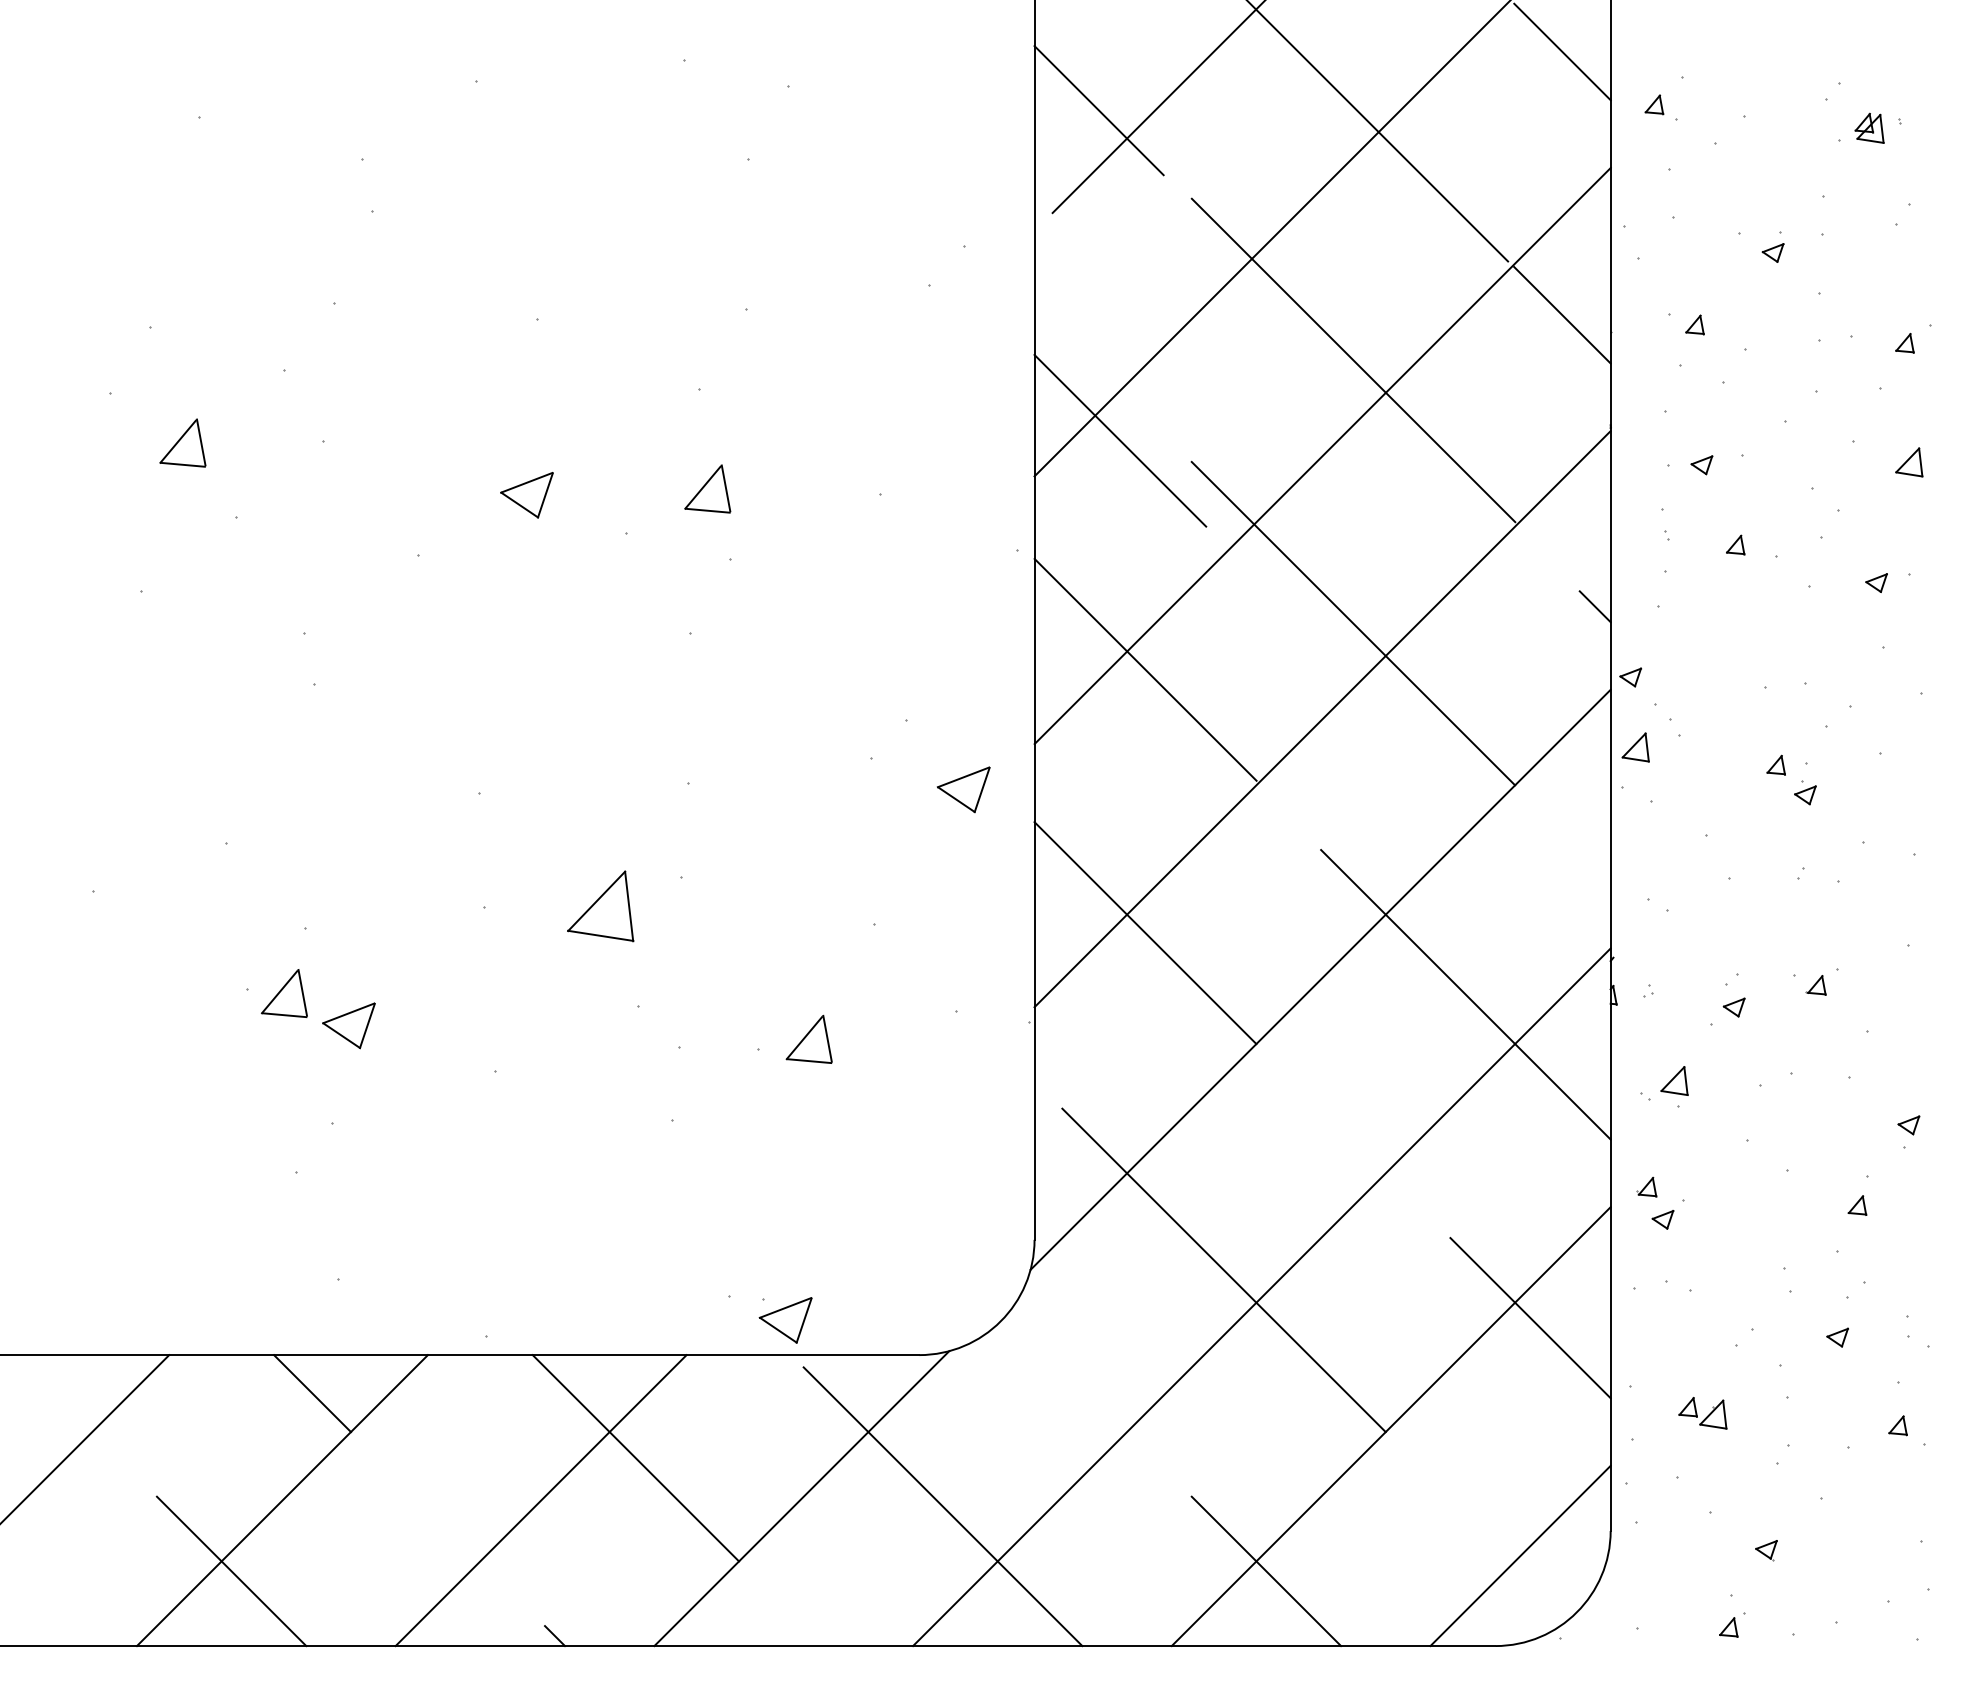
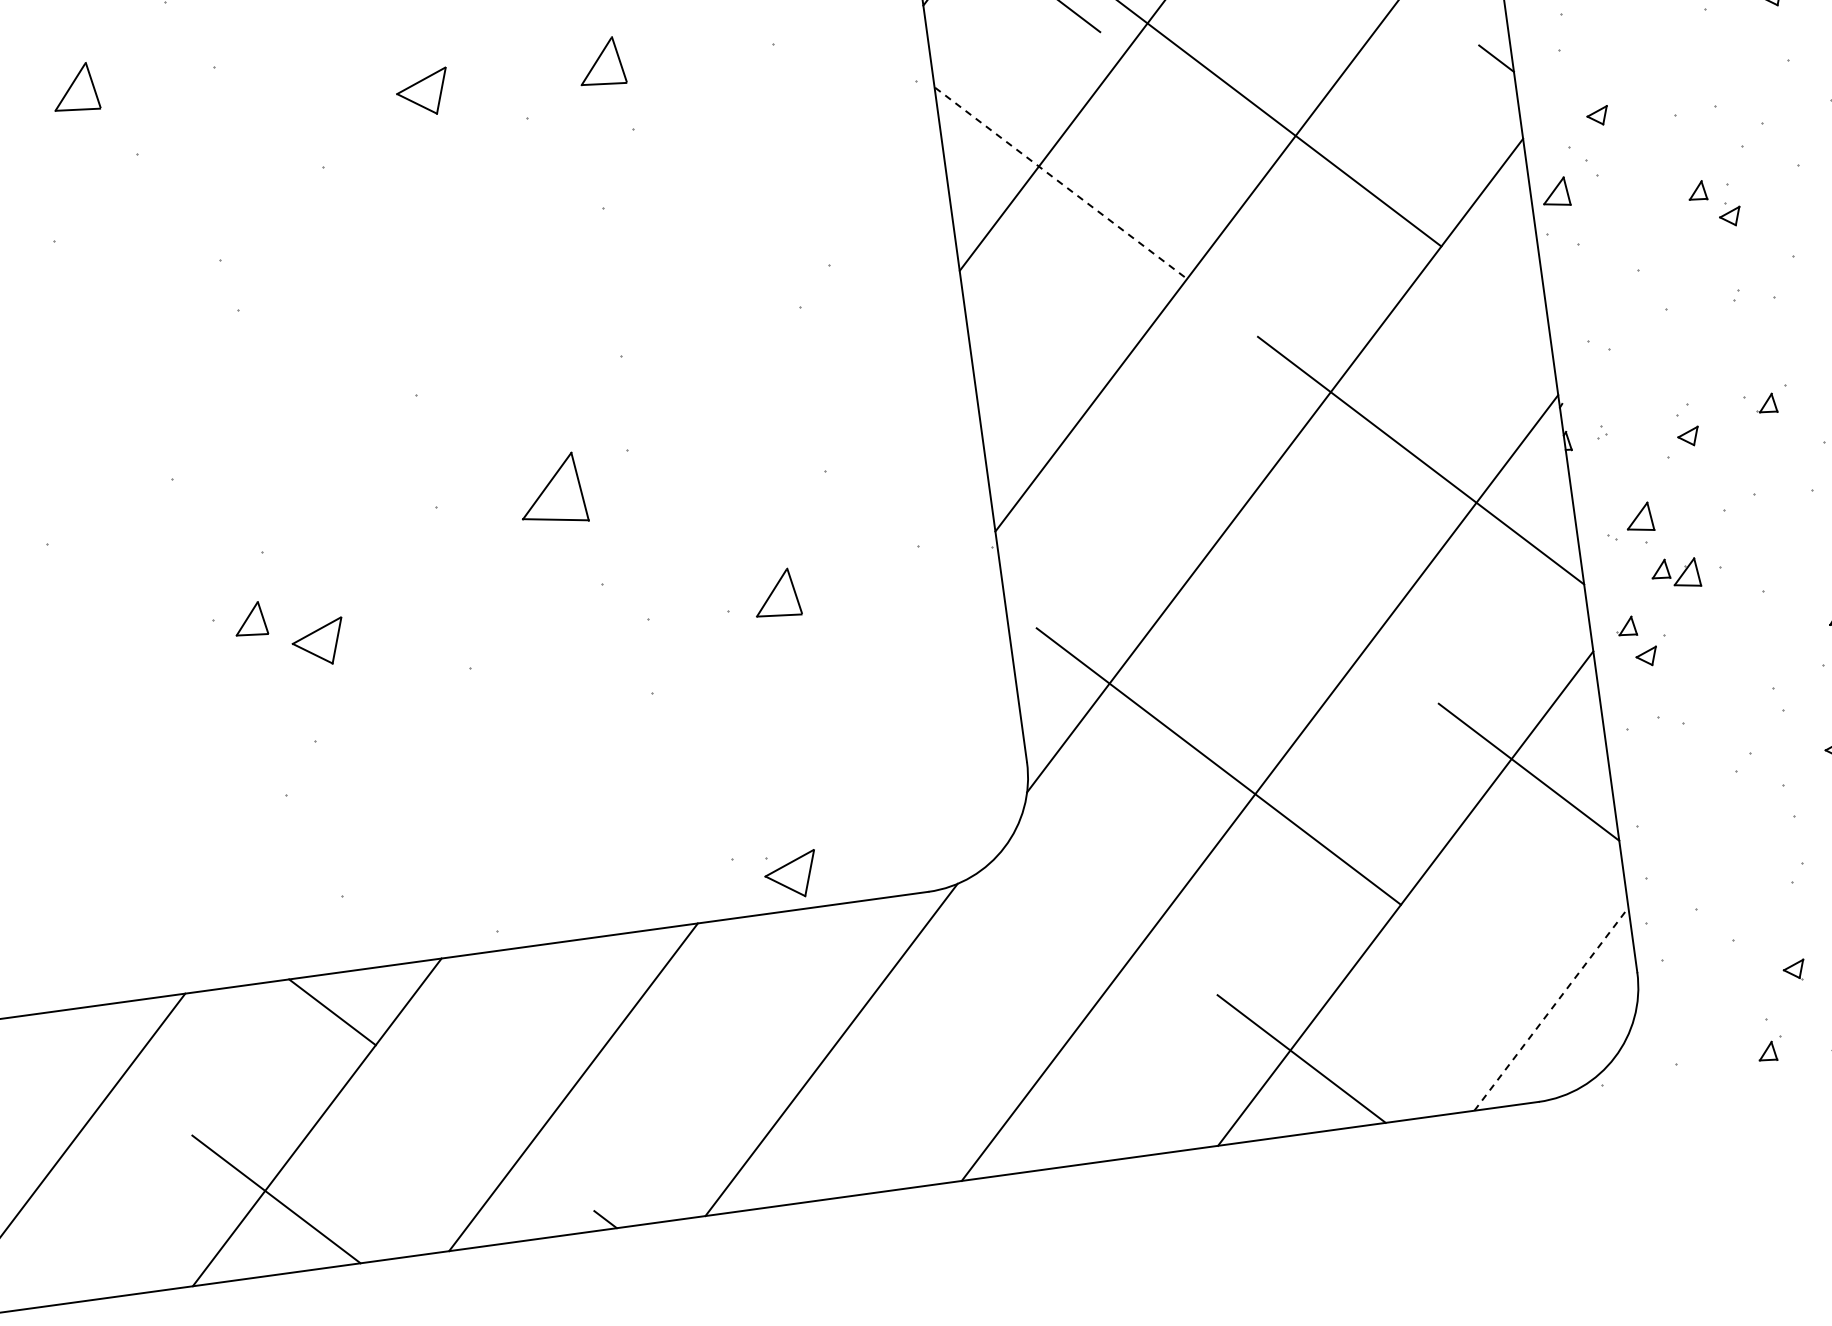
line: (1145, 669) -> (1059, 181), solid -> dashed
part: (1630, 677) -> (1597, 116), moved
part: (963, 789) -> (895, 325), removed
line: (1145, 933) -> (1095, 443), removed
part: (284, 993) -> (250, 619), size x0.7
part: (1702, 1413) -> (1675, 573), moved
line: (635, 1458) -> (661, 1032), removed
line: (942, 1506) -> (971, 1038), removed
line: (1520, 1555) -> (1551, 1008), solid -> dashed

